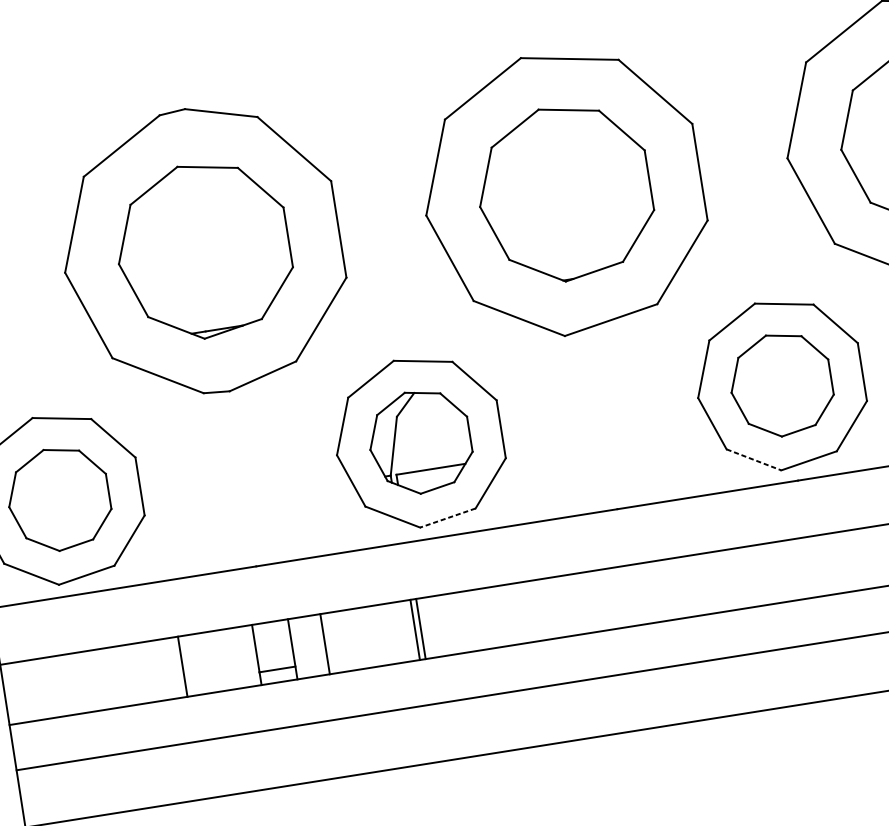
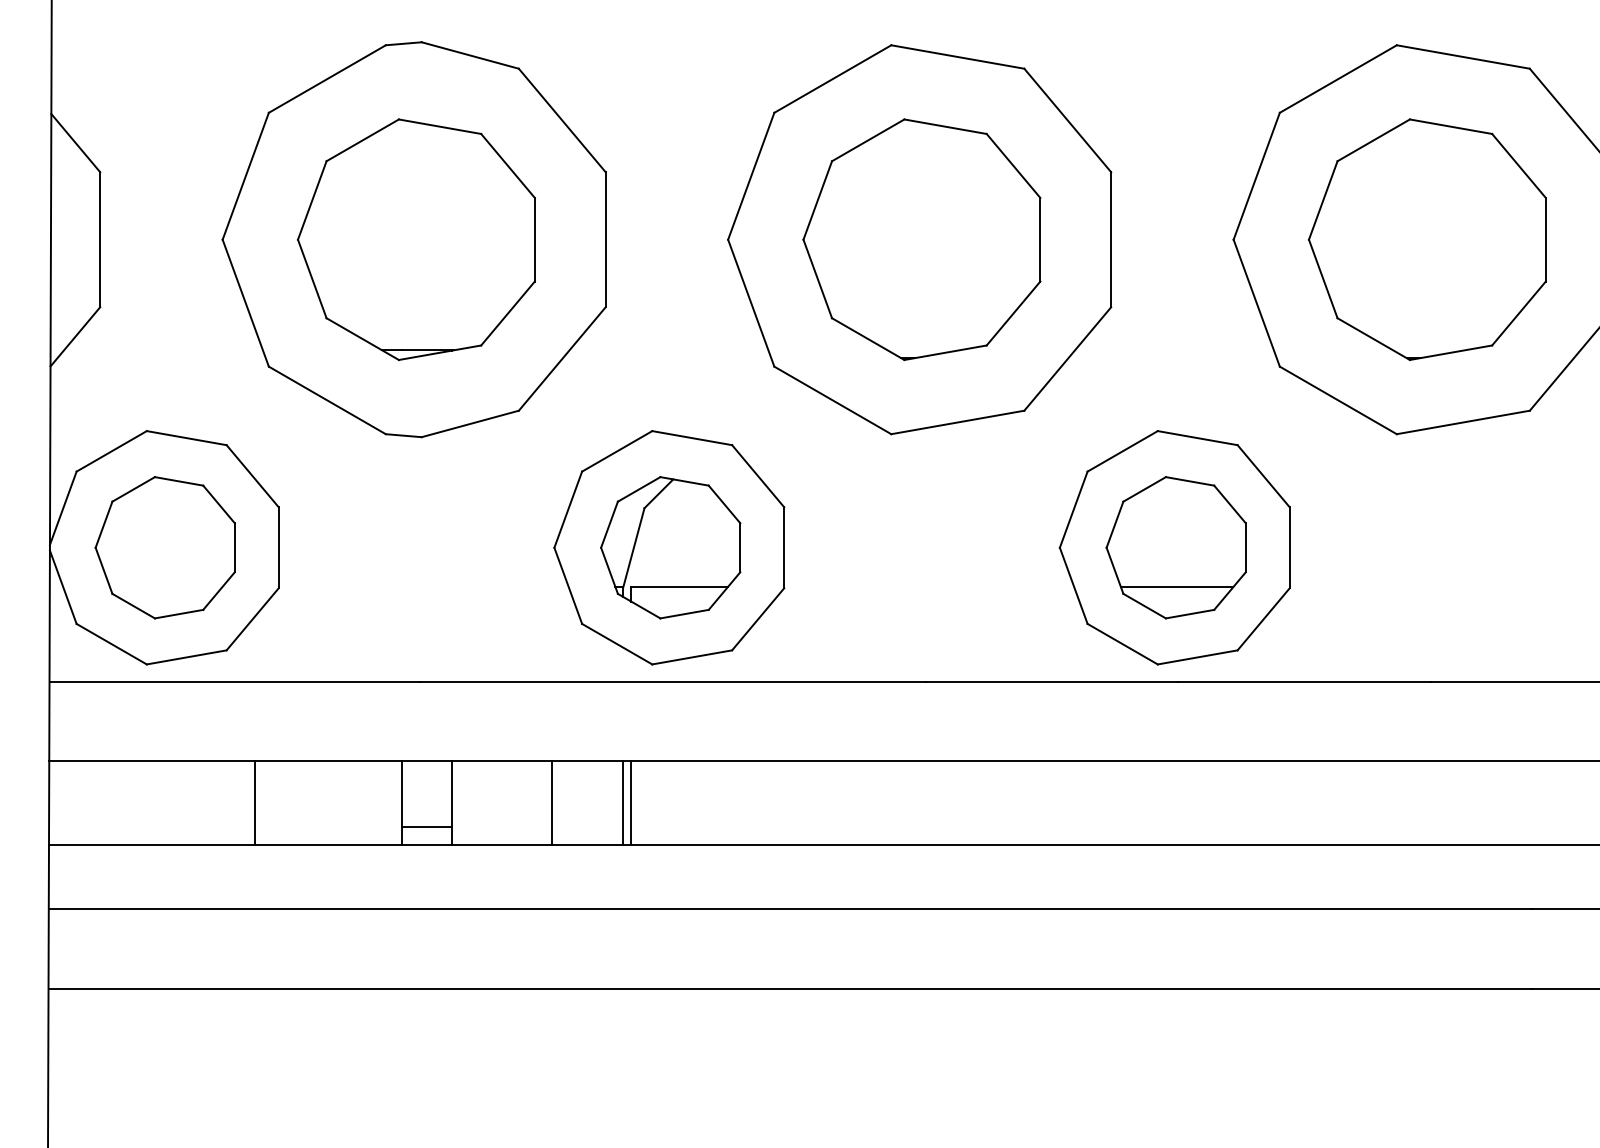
line: (786, 413) -> (1176, 587), added
line: (753, 460) -> (1122, 644), dashed -> solid
line: (448, 518) -> (692, 657), dashed -> solid
line: (325, 644) -> (552, 803), moved
line: (183, 666) -> (255, 803), moved

